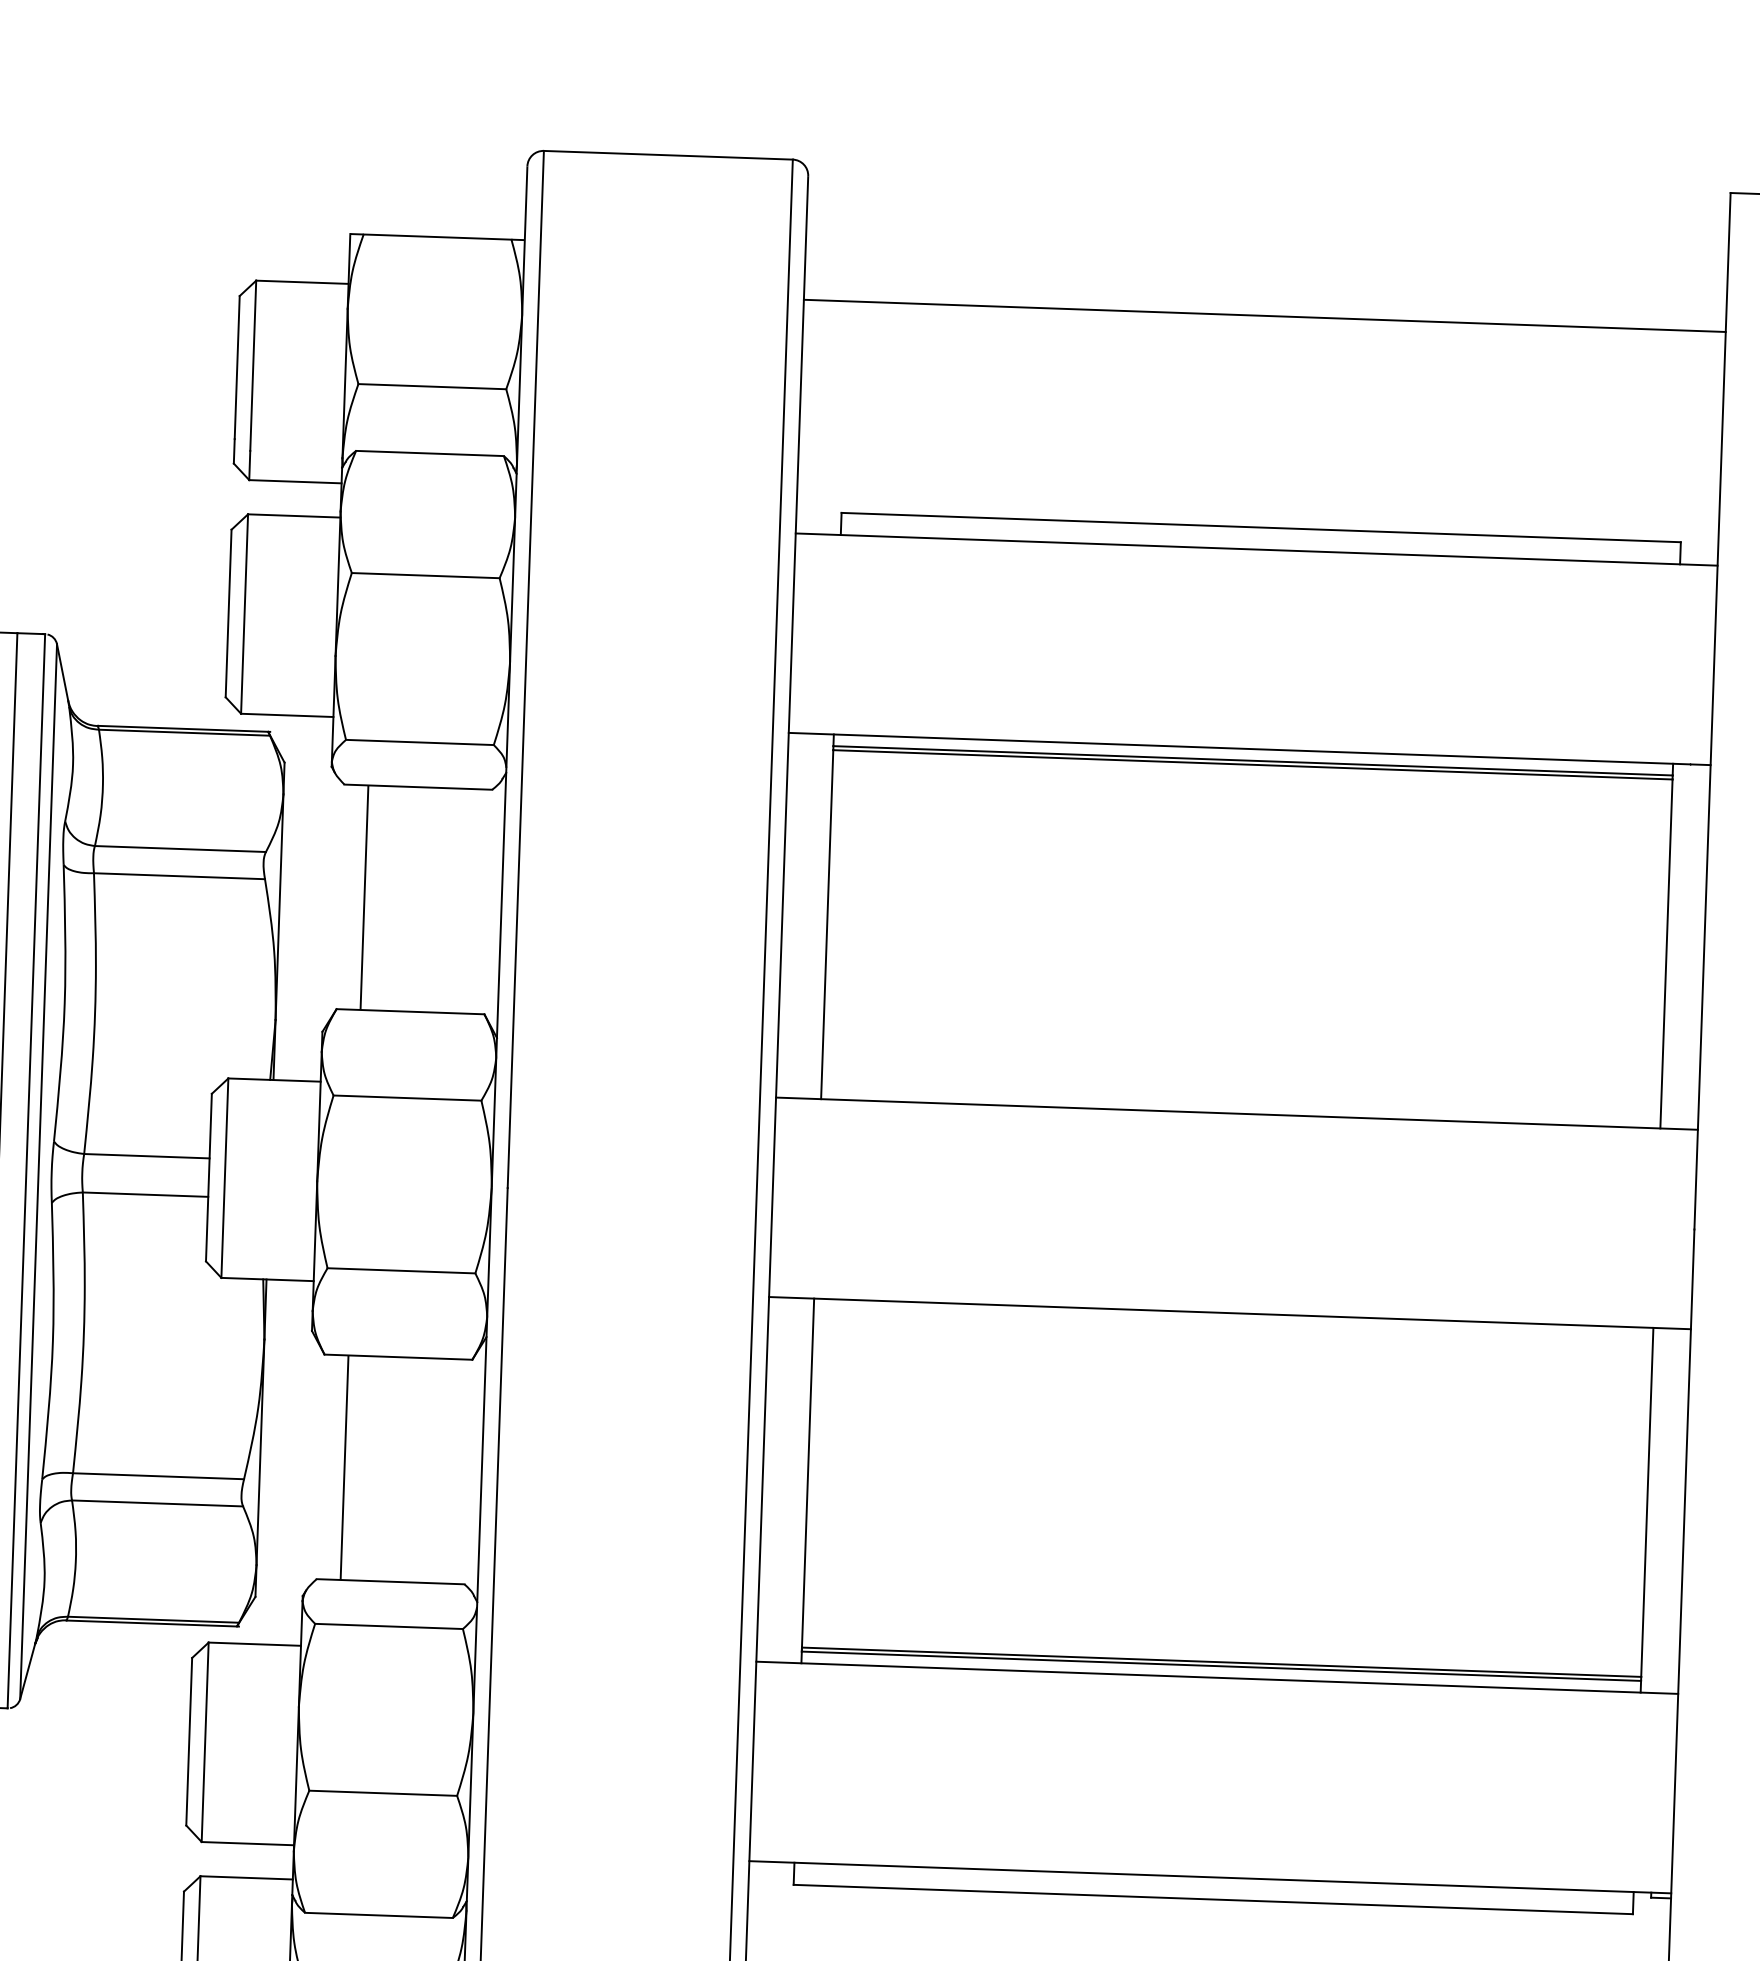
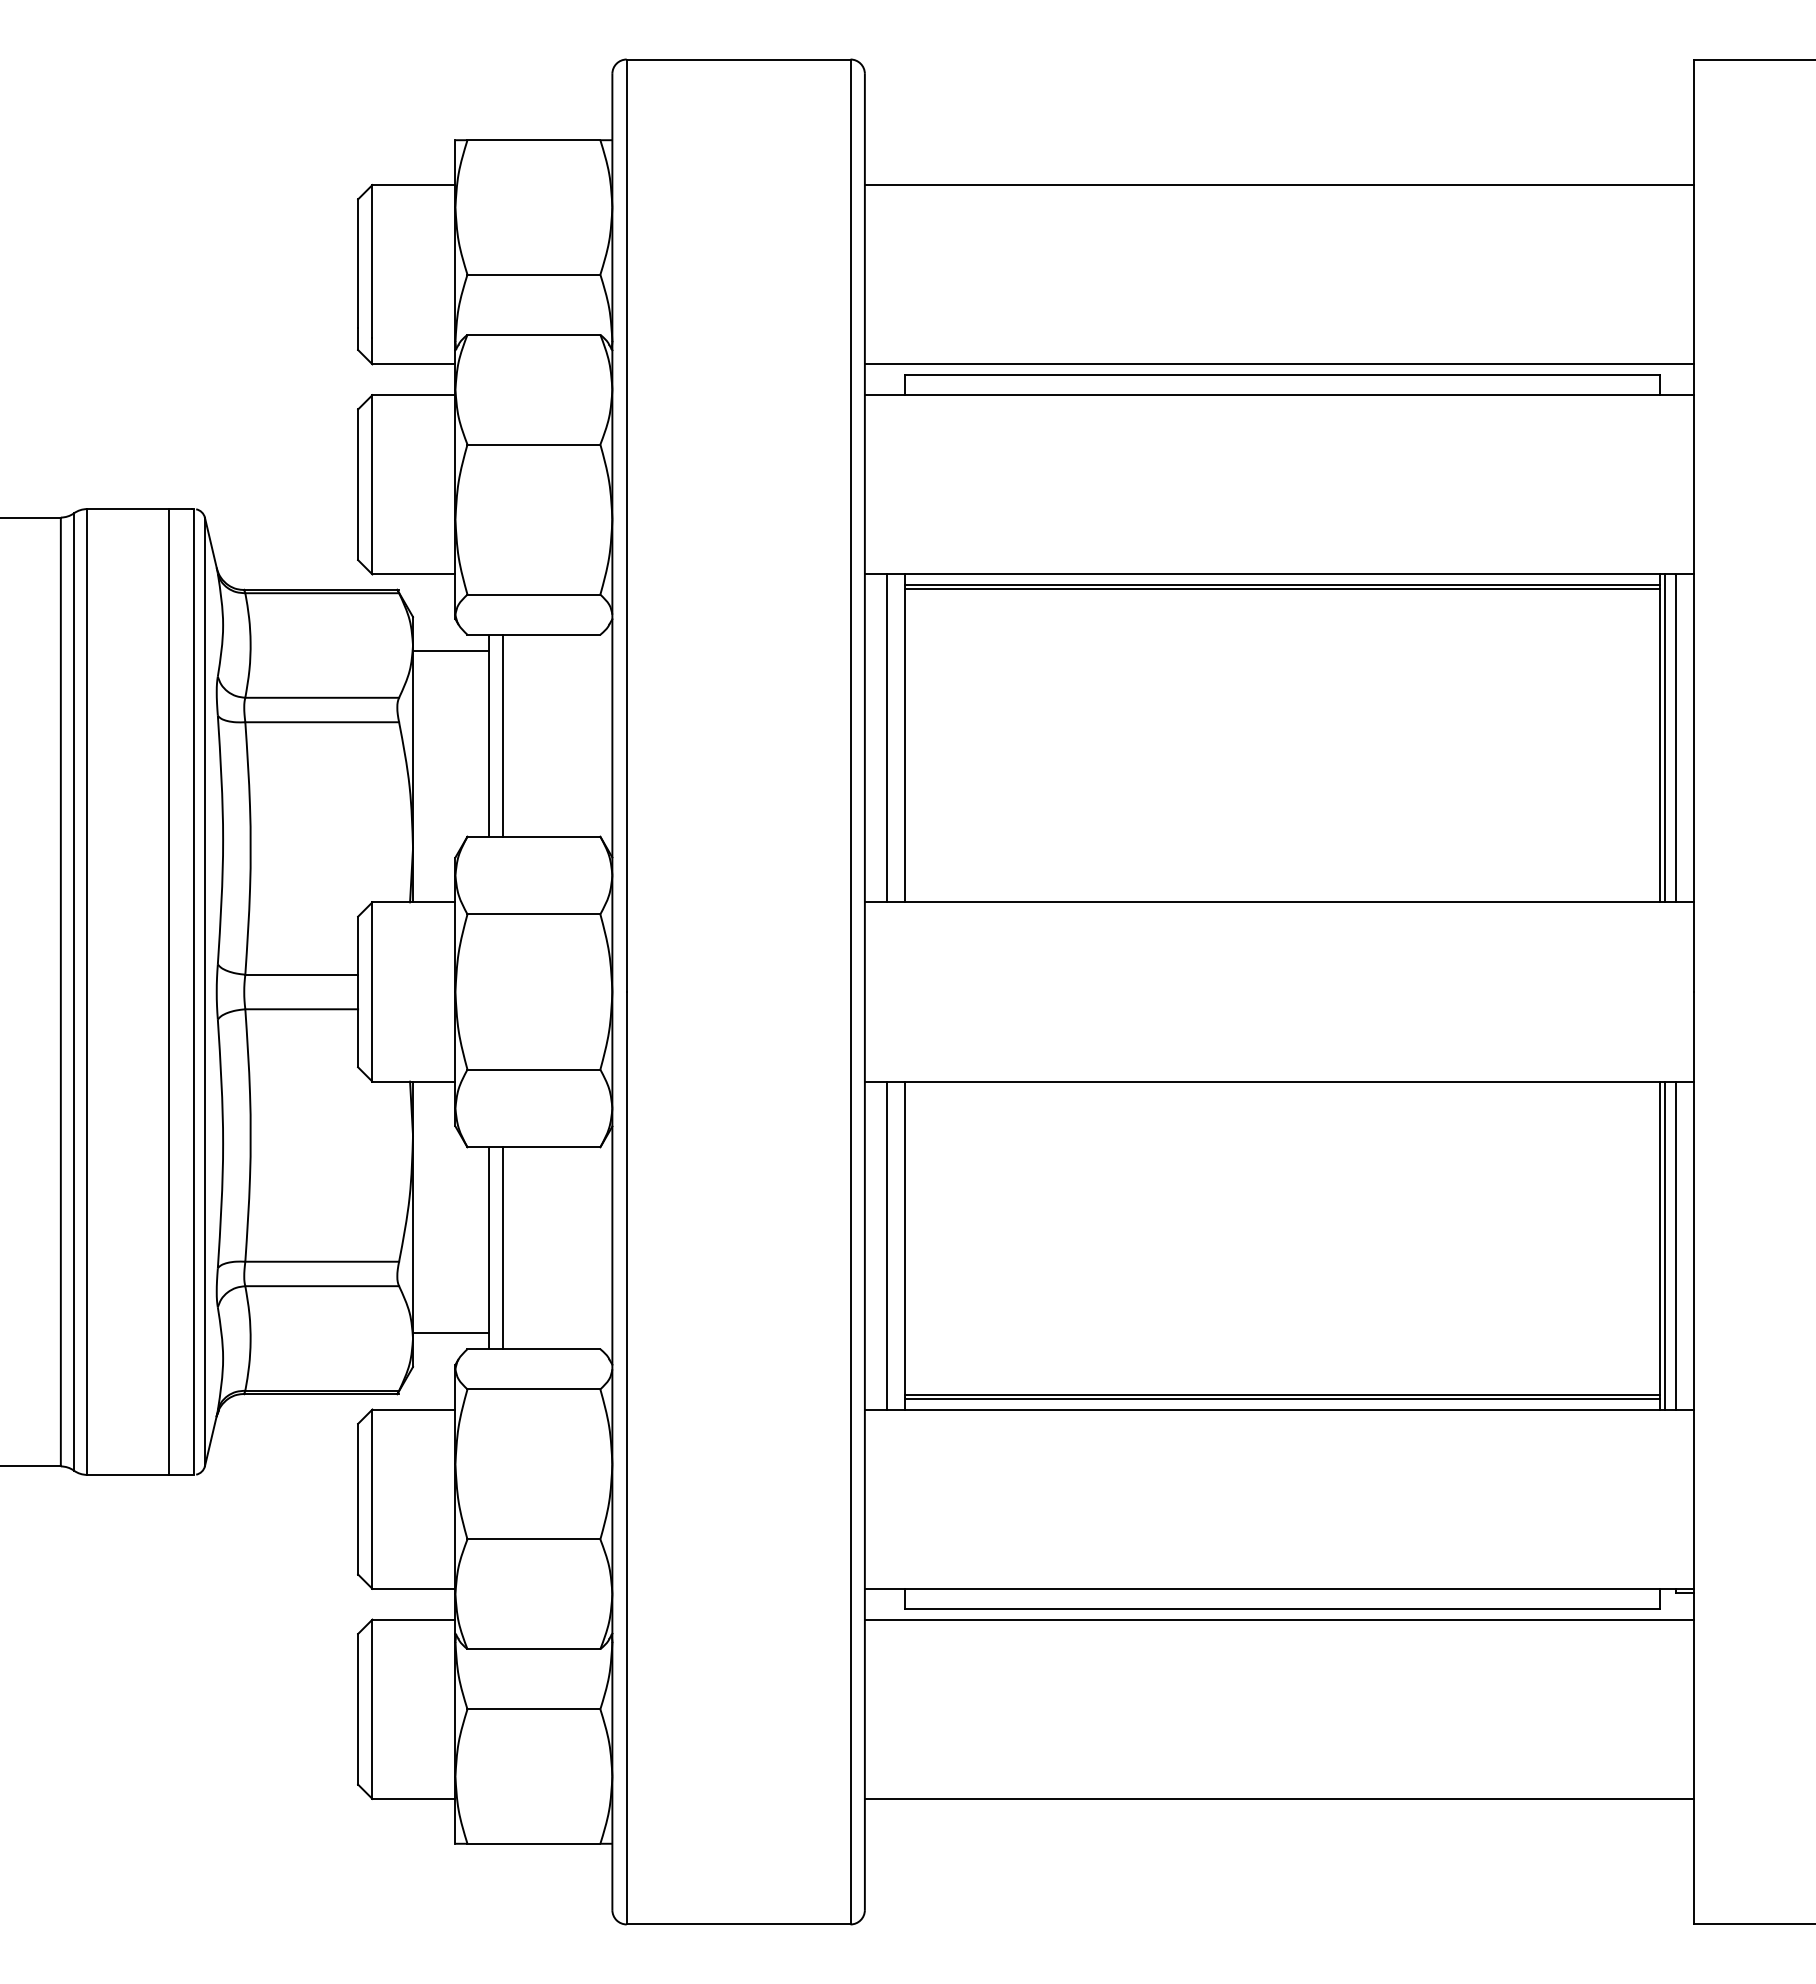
line: (1256, 515) -> (1278, 364), added
line: (326, 802) -> (451, 651), added
line: (380, 897) -> (503, 735), added
line: (807, 916) -> (887, 738), added
line: (1672, 946) -> (1665, 738), added
line: (1684, 946) -> (1675, 738), added
line: (360, 1468) -> (503, 1248), added
line: (787, 1480) -> (887, 1245), added
line: (1653, 1510) -> (1665, 1245), added
line: (1664, 1510) -> (1675, 1245), added
line: (299, 1559) -> (451, 1332), added
line: (1208, 1911) -> (1278, 1619), added

